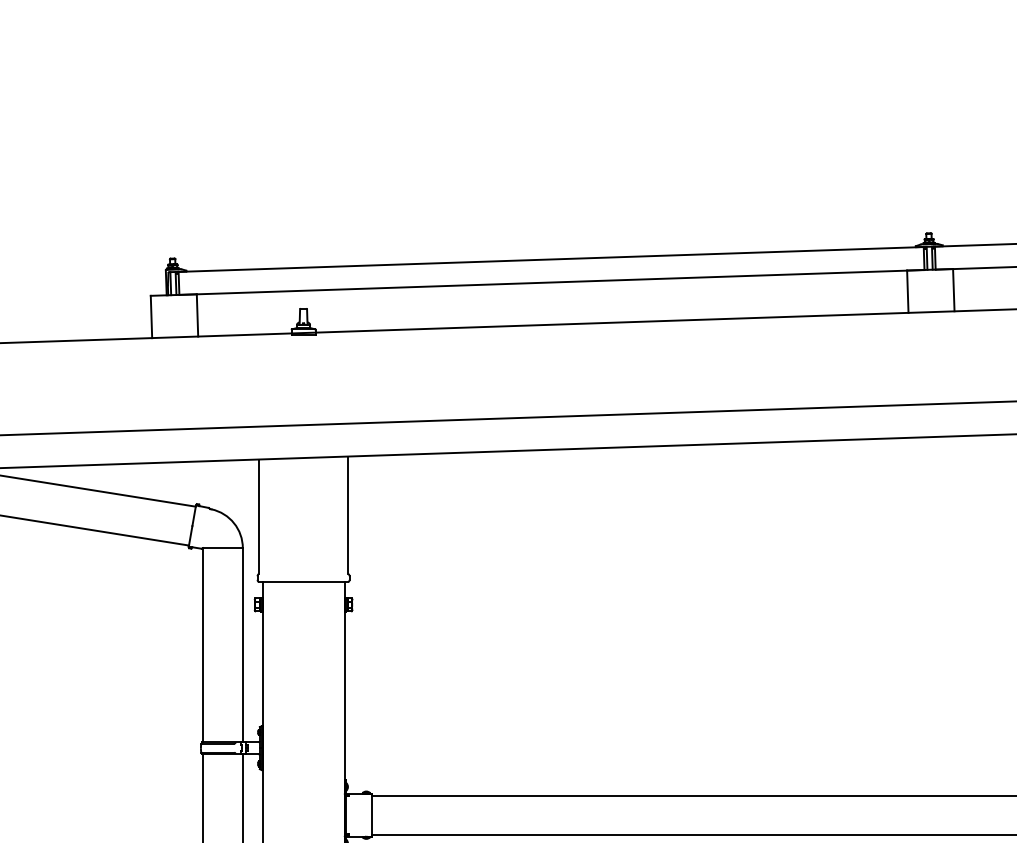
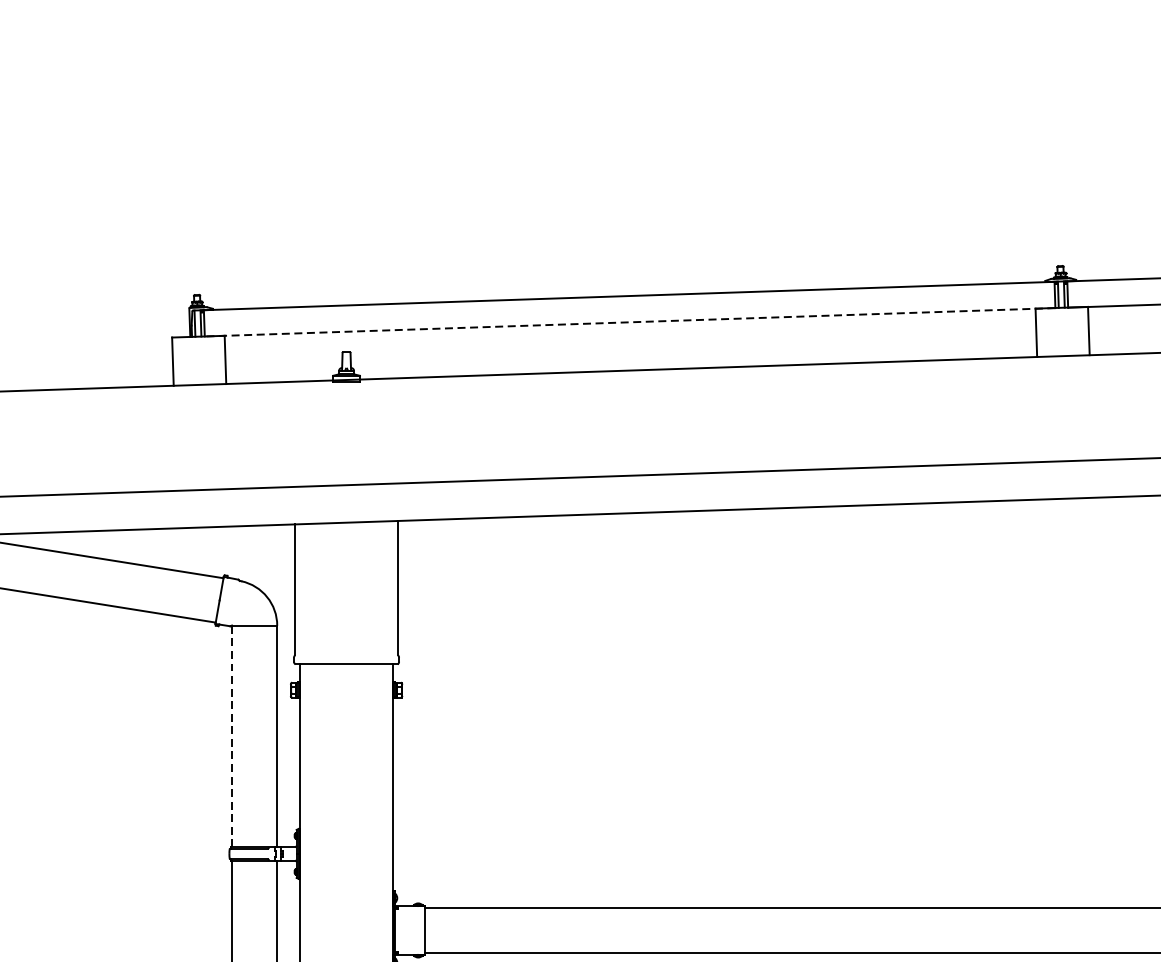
line: (551, 282) -> (629, 322), solid -> dashed
line: (203, 645) -> (232, 736), solid -> dashed

